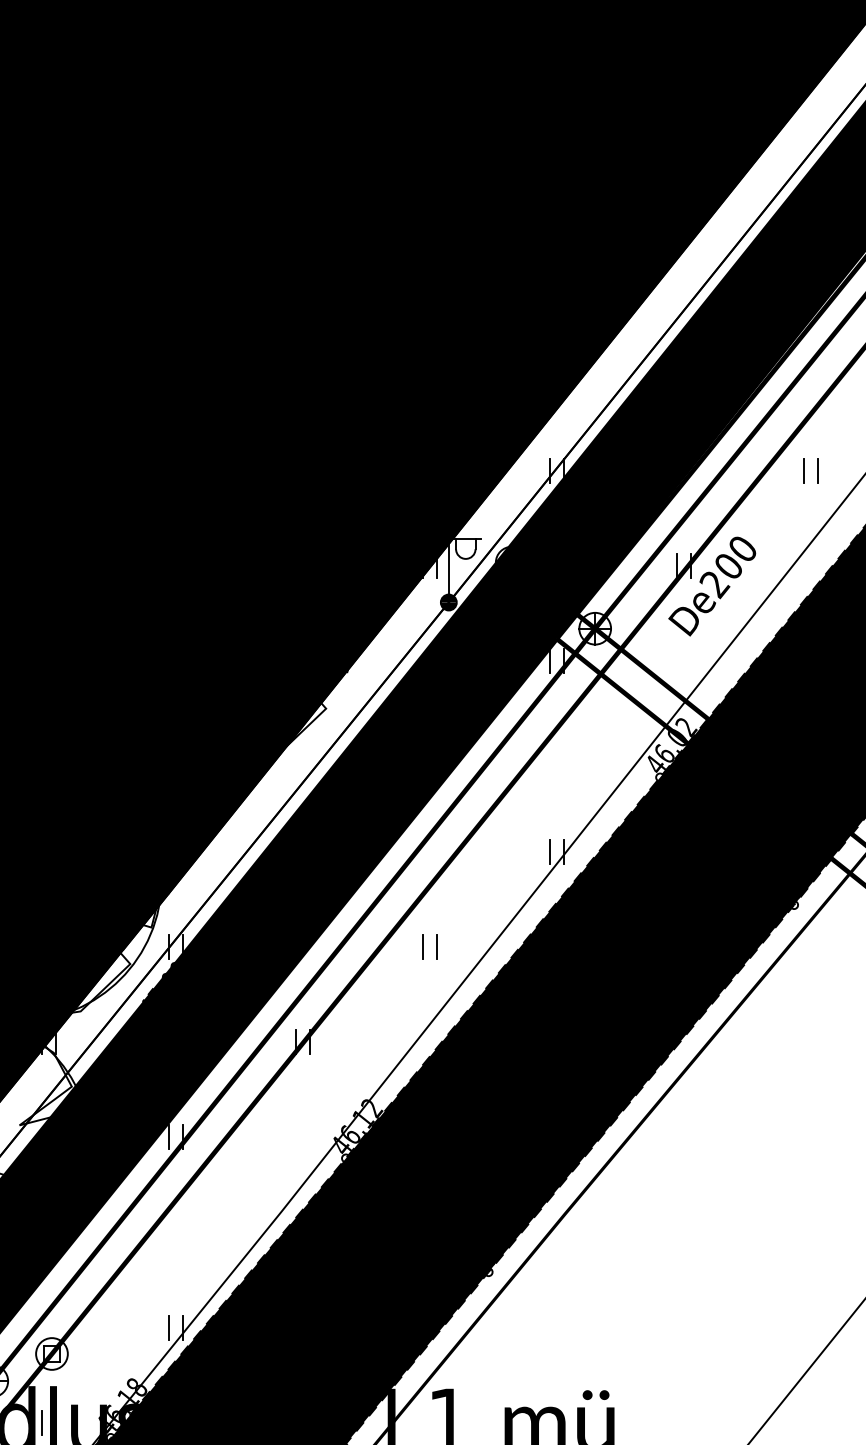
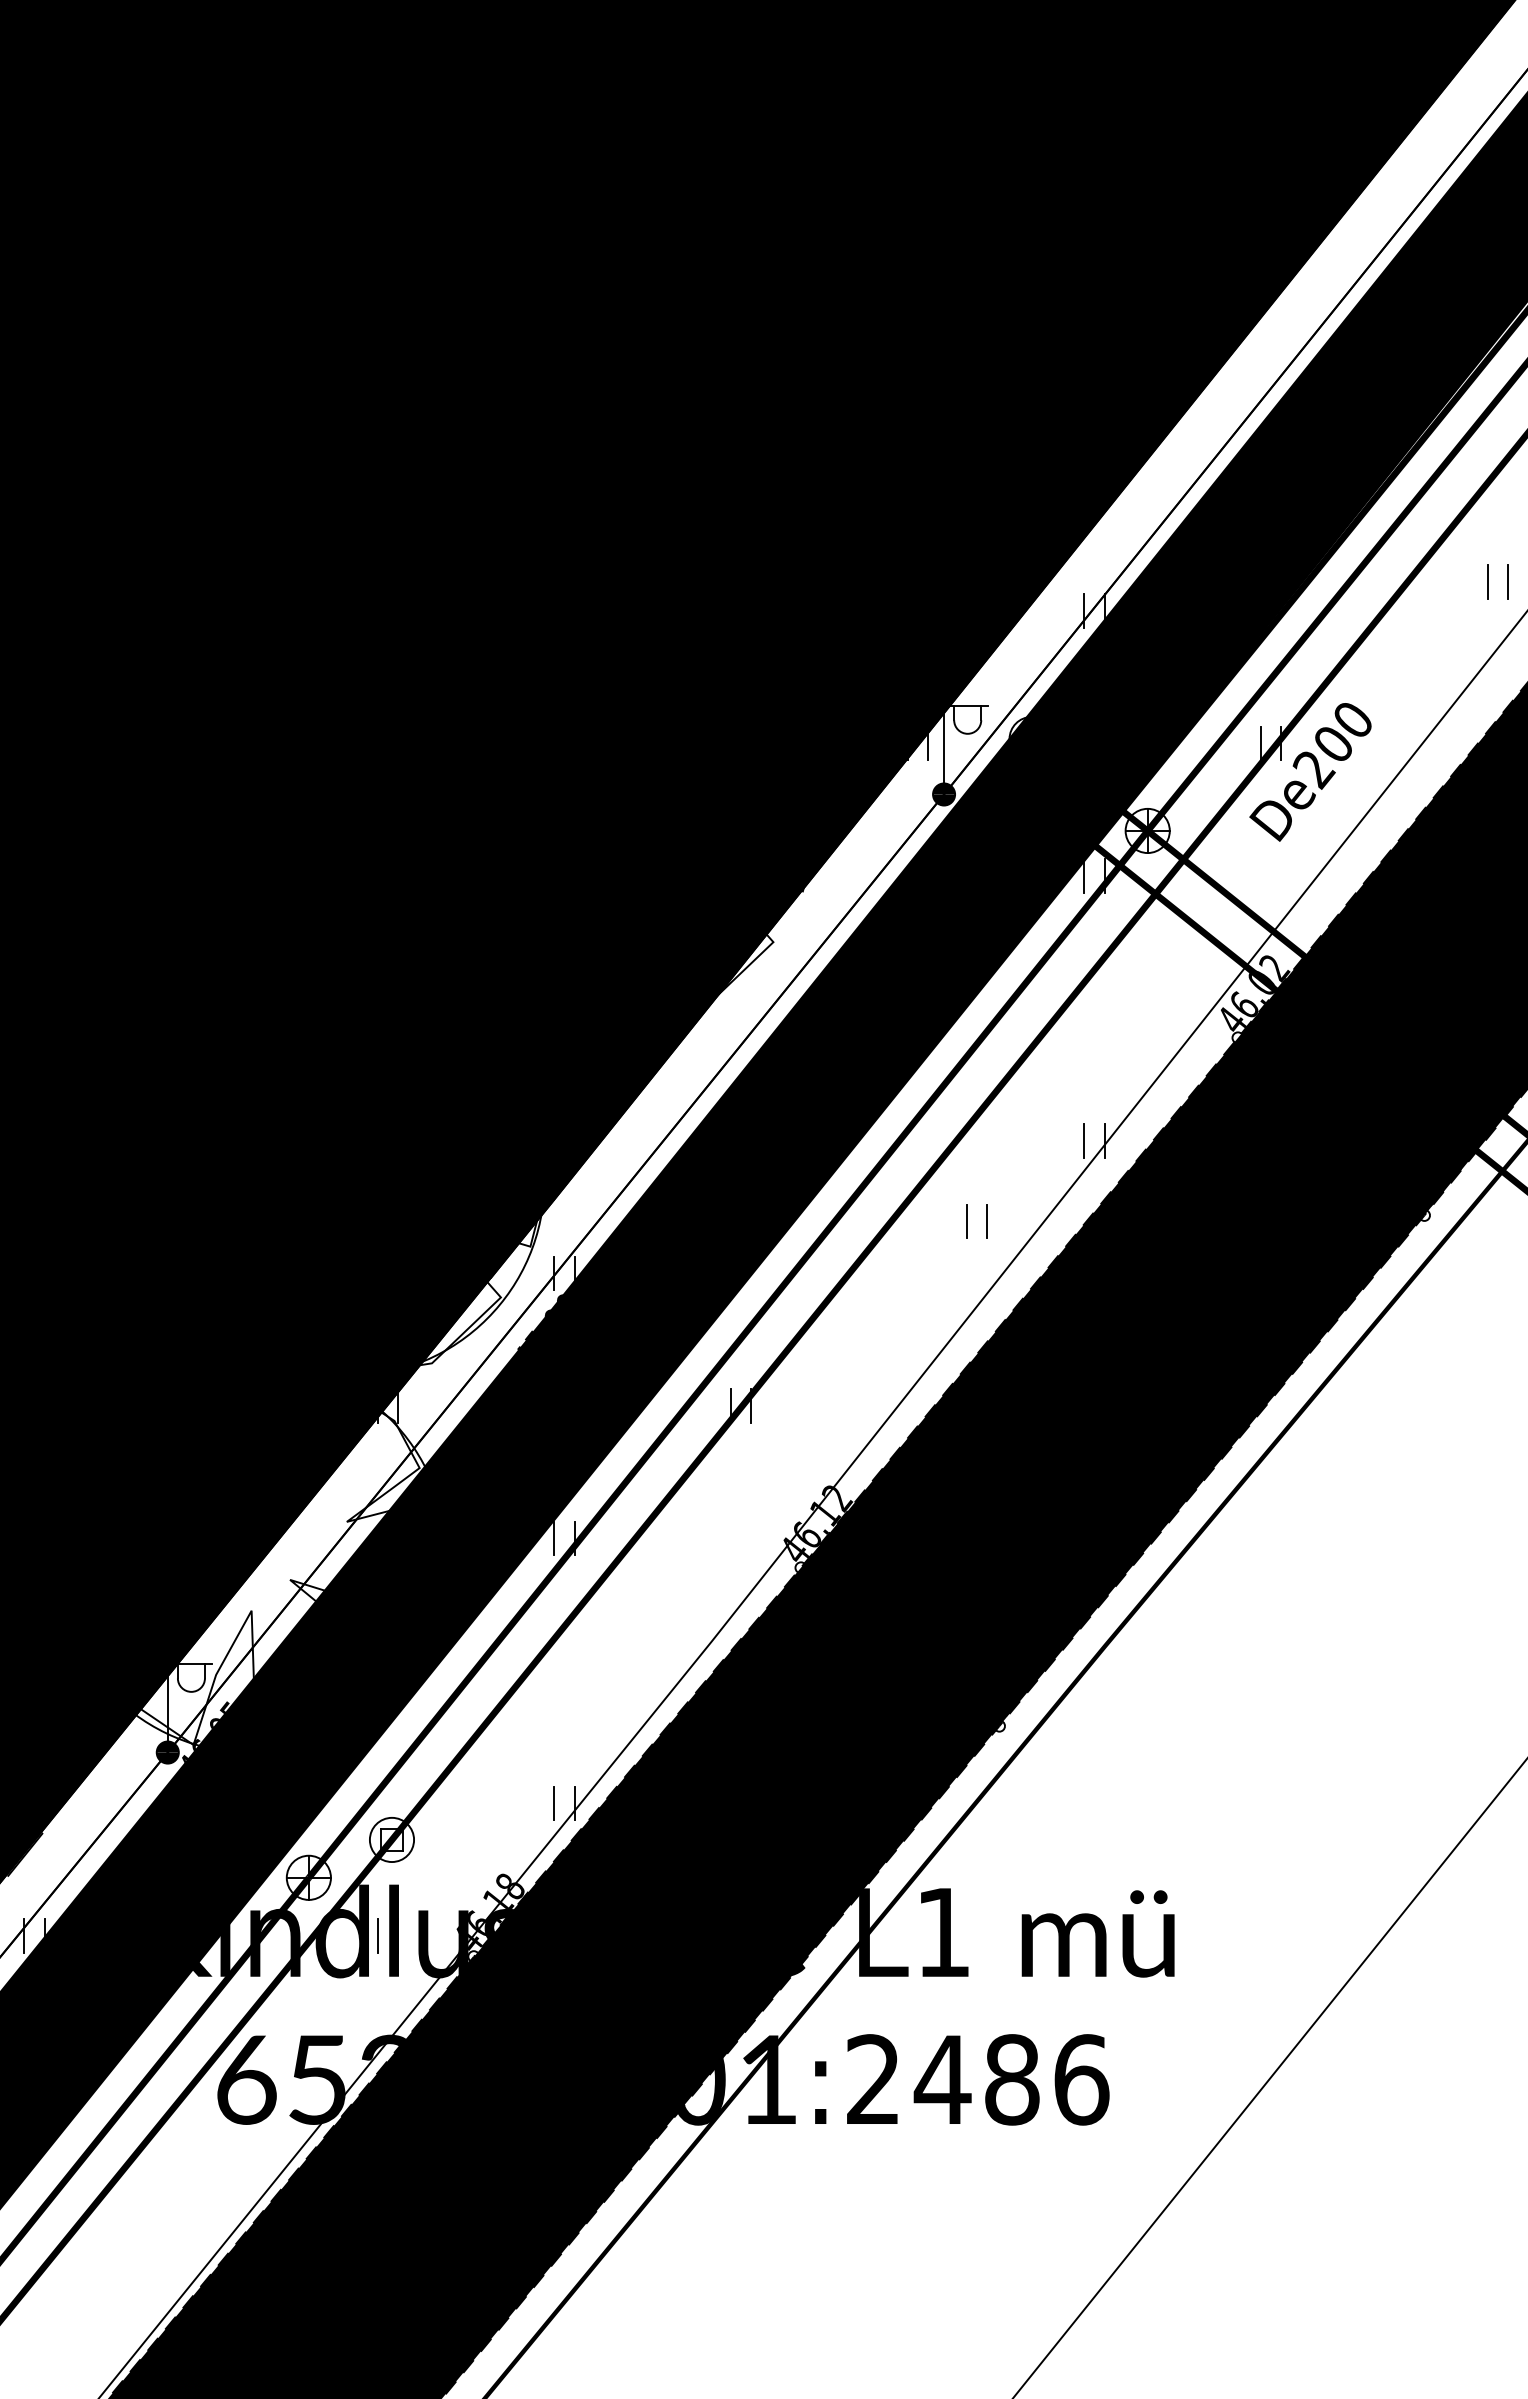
part: (804, 470) -> (1488, 581), moved
part: (423, 946) -> (967, 1221), moved

